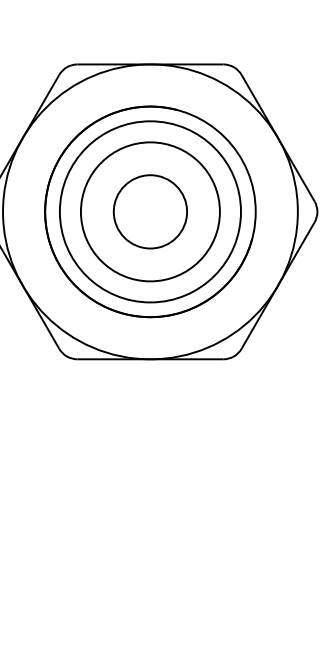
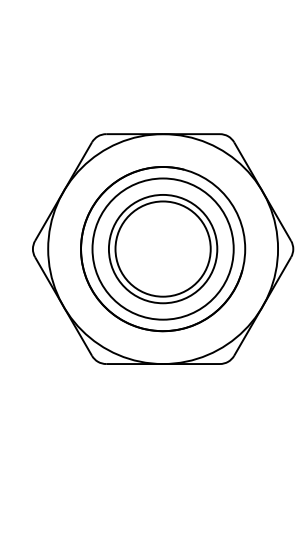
circle: (149, 211) -> (162, 248), size x1.67

